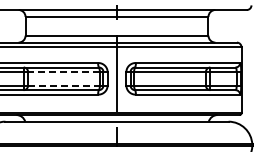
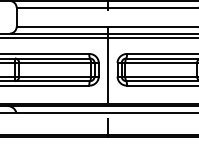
line: (63, 72) -> (54, 63), dashed -> solid
line: (63, 85) -> (54, 76), dashed -> solid

